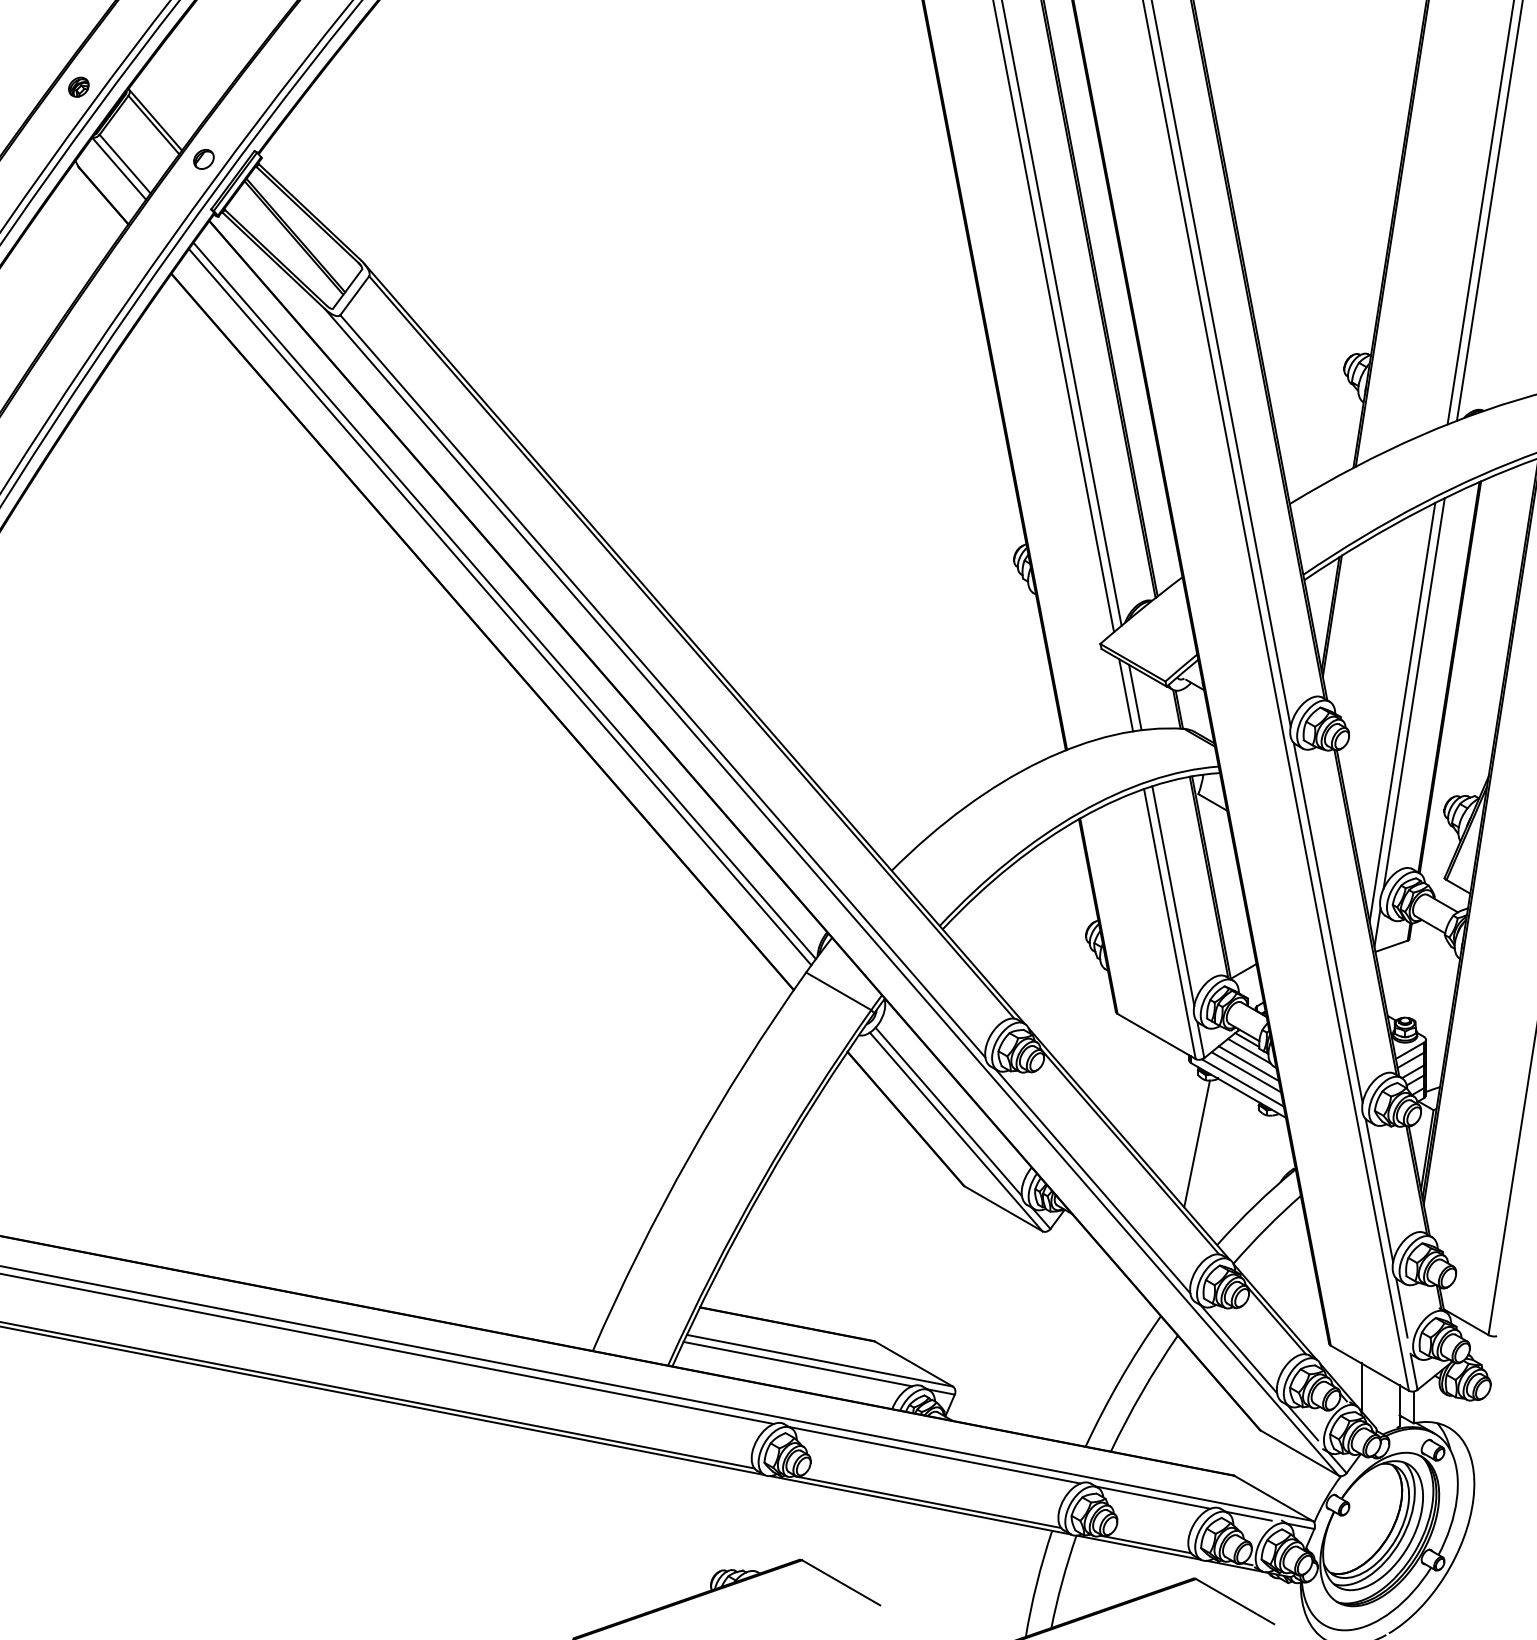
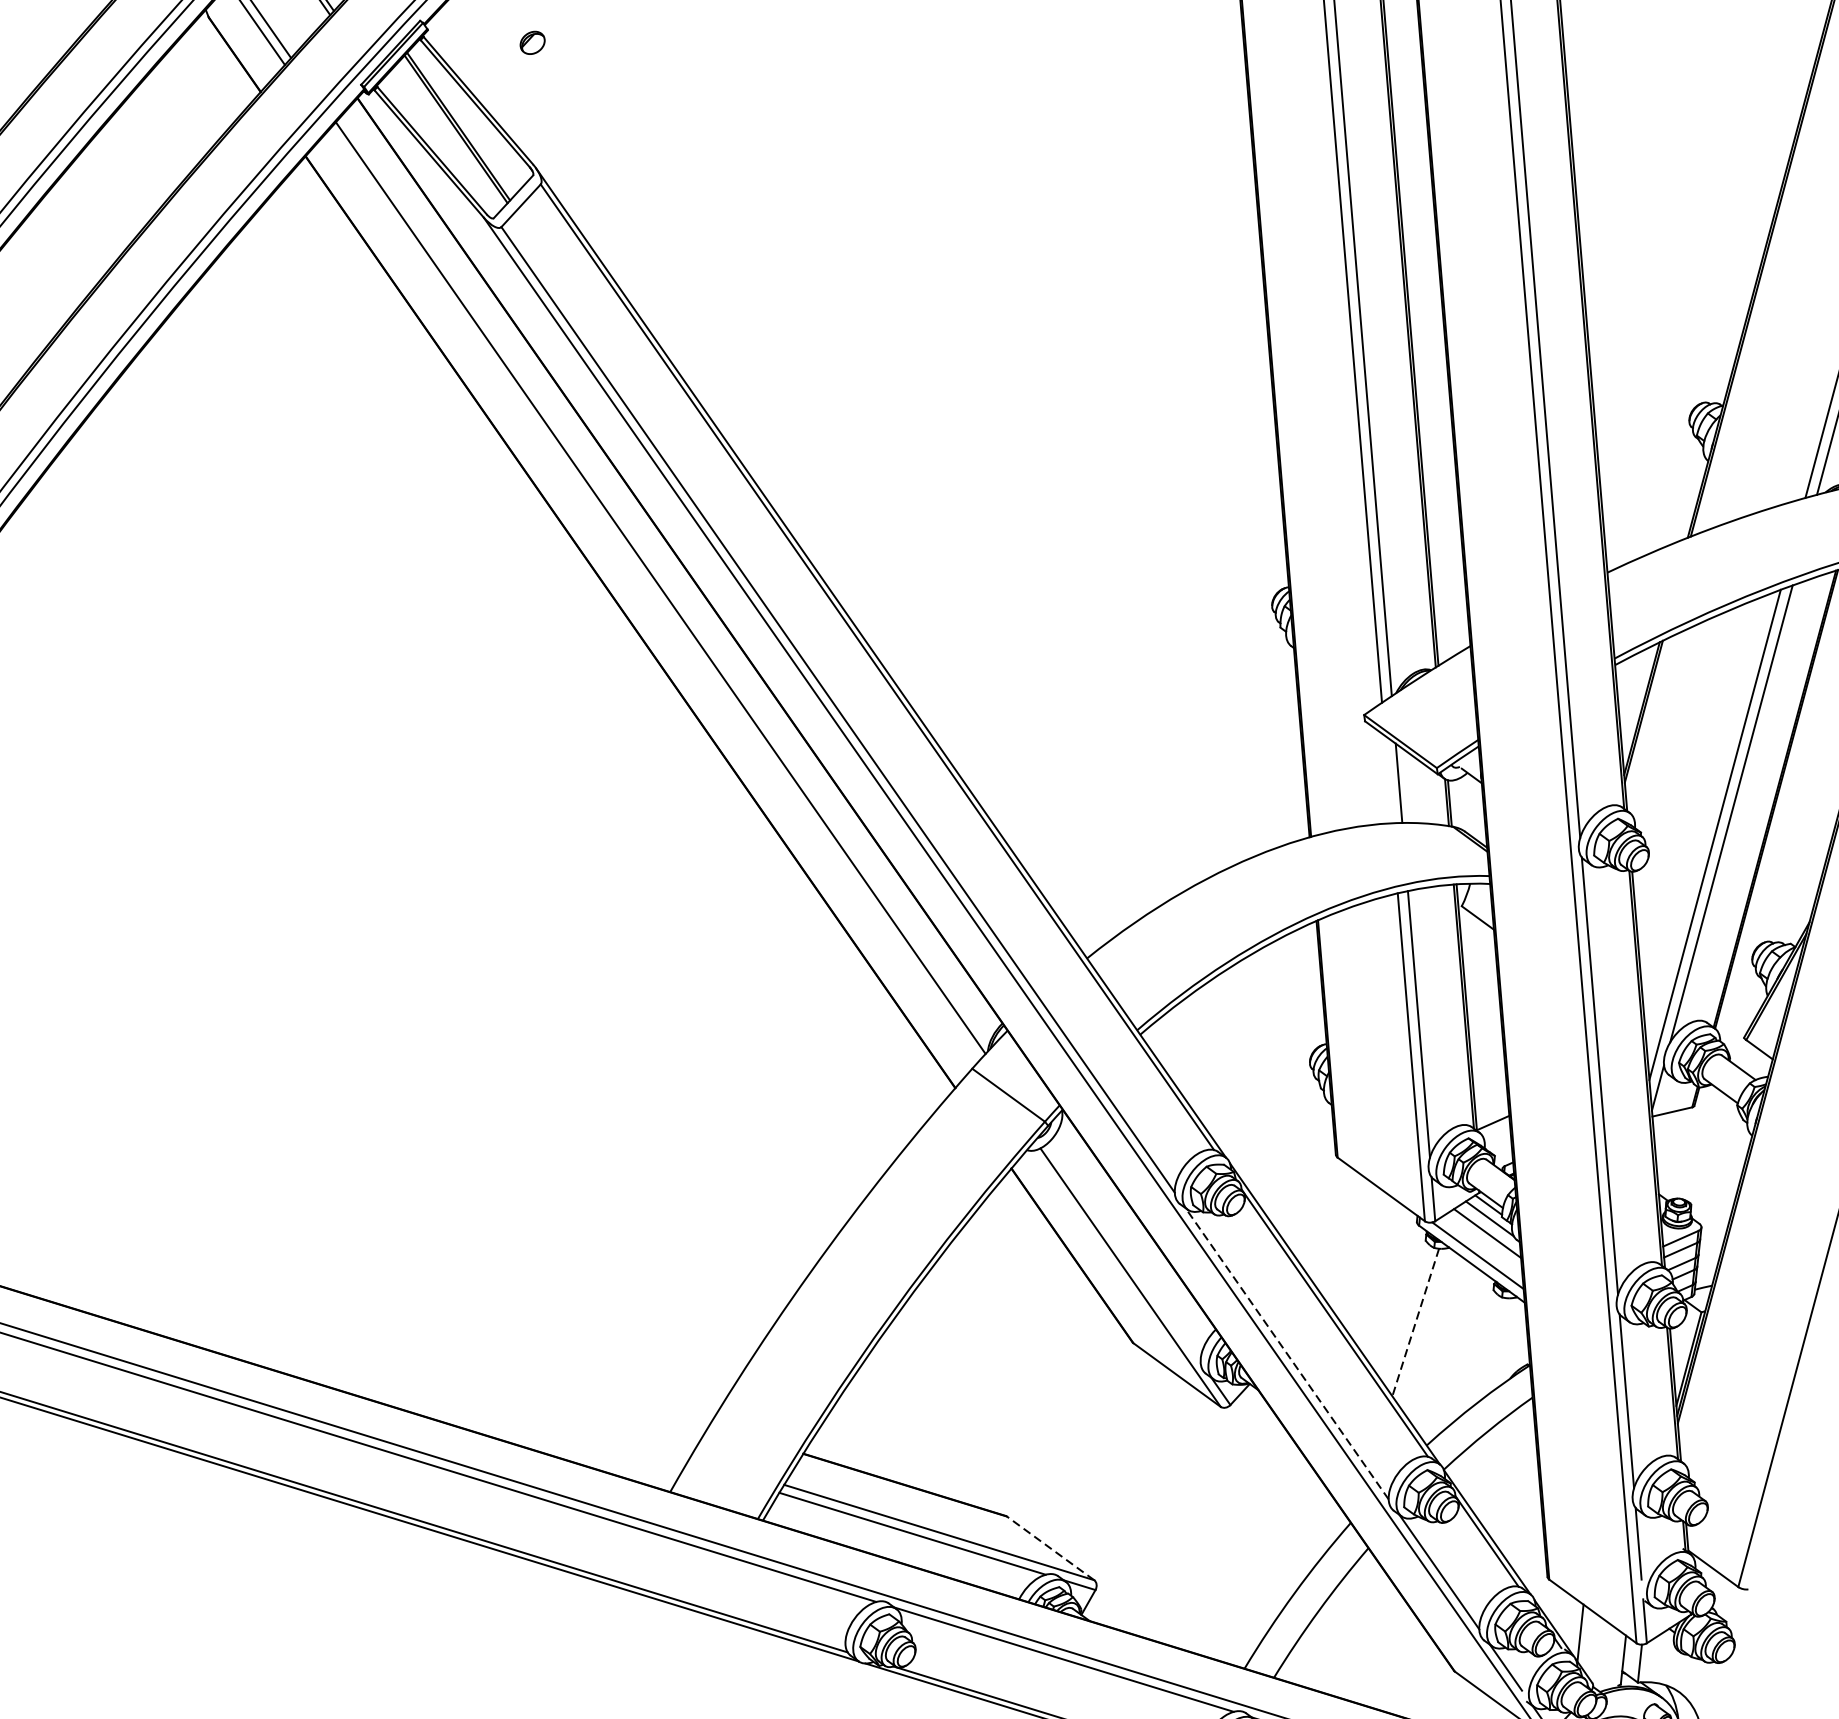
part: (203, 159) -> (532, 42), moved
line: (500, 607) -> (654, 595), removed
line: (1126, 695) -> (1388, 779), removed
line: (1246, 1072) -> (1483, 1243), removed
line: (948, 1111) -> (1123, 1252), removed
line: (1197, 1143) -> (1416, 1321), solid -> dashed
line: (1092, 1180) -> (1286, 1352), solid -> dashed
line: (913, 1363) -> (1050, 1547), solid -> dashed

